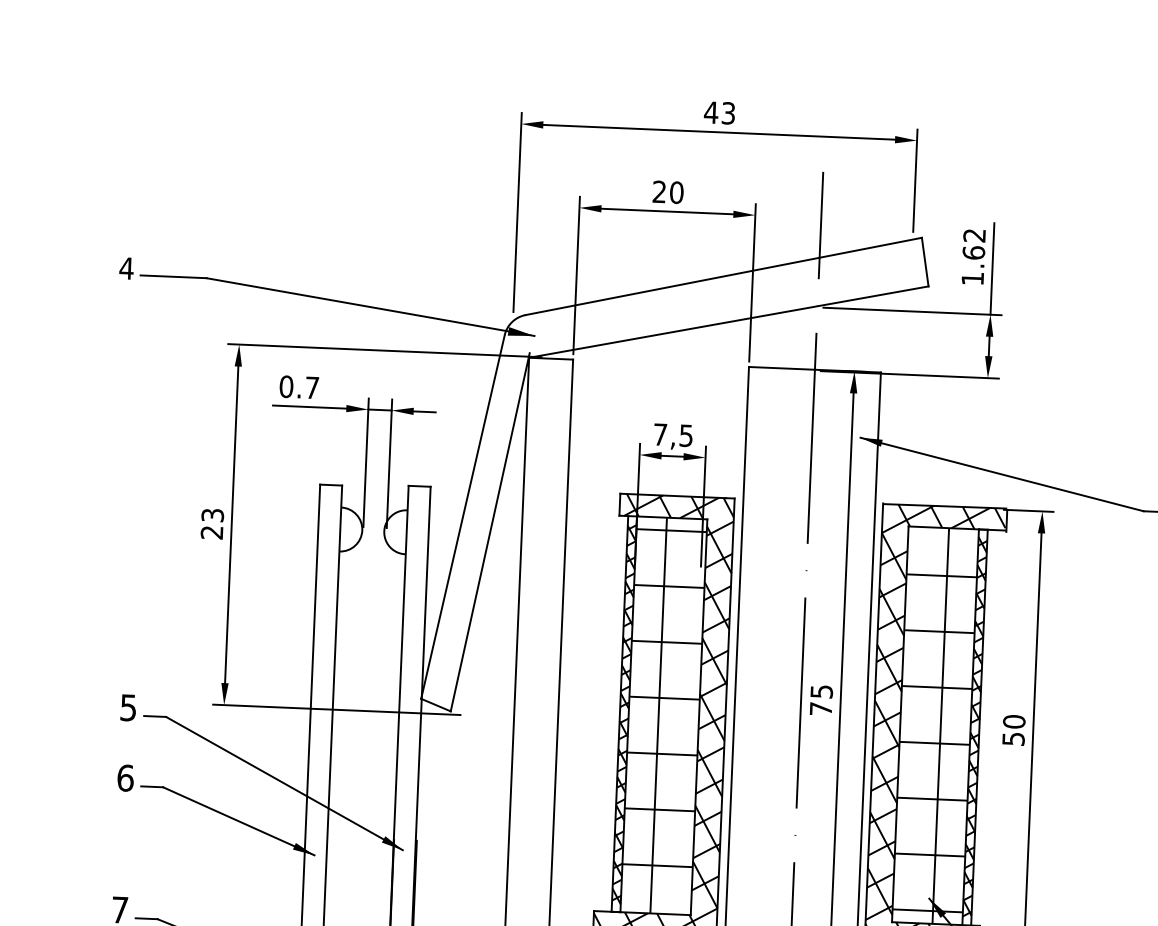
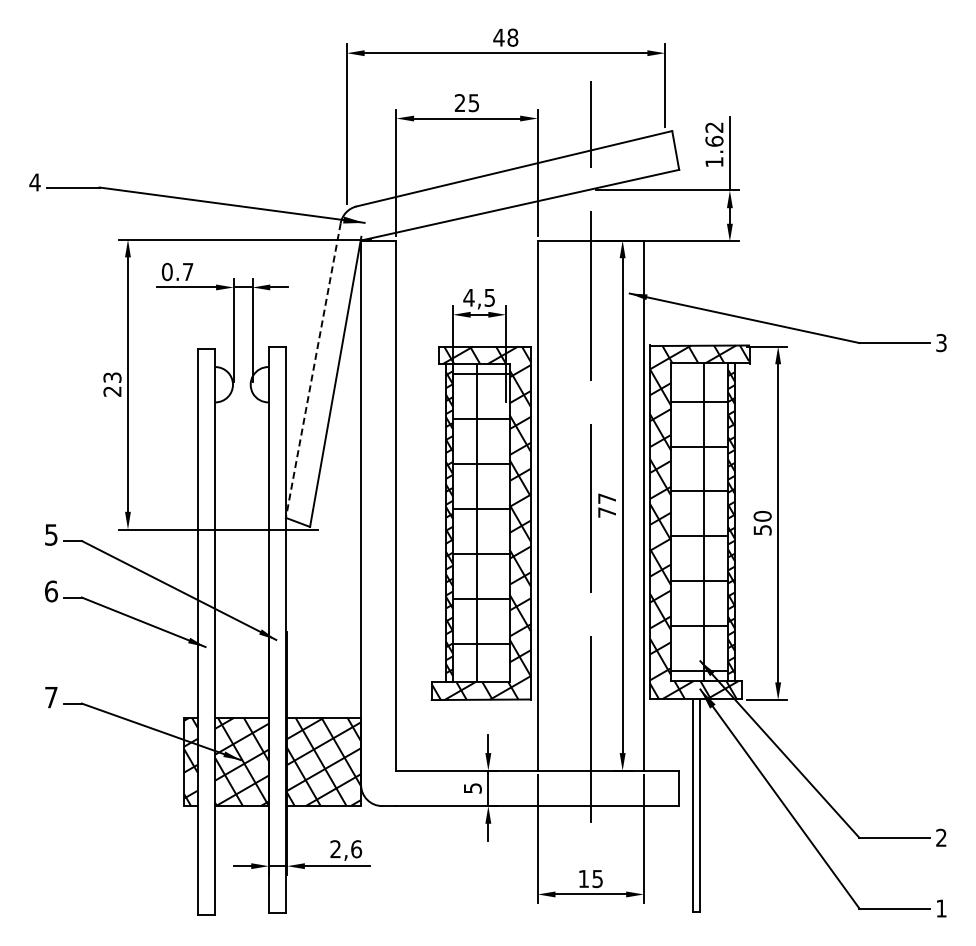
text: (728, 113) -> (512, 37), 43 -> 48
text: (676, 193) -> (473, 103), 20 -> 25
text: (659, 434) -> (468, 297), 7,5 -> 4,5
line: (463, 516) -> (313, 370), solid -> dashed
text: (822, 691) -> (607, 498), 75 -> 77

